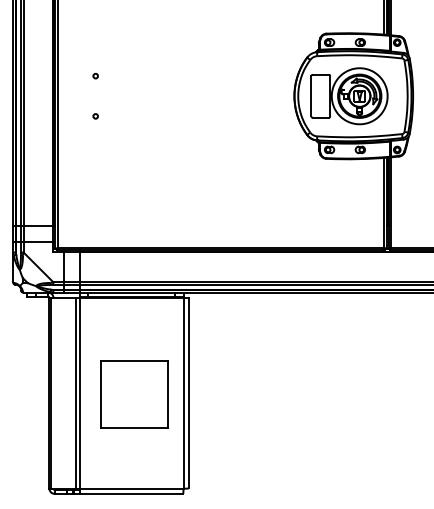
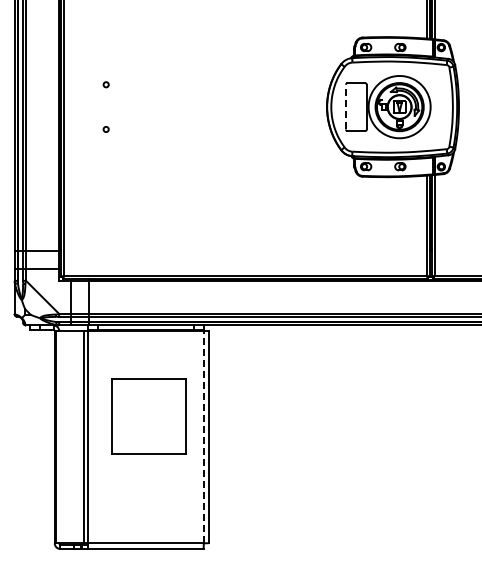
line: (311, 95) -> (345, 106), solid -> dashed
line: (183, 392) -> (203, 436), solid -> dashed
part: (133, 394) -> (148, 416), moved

